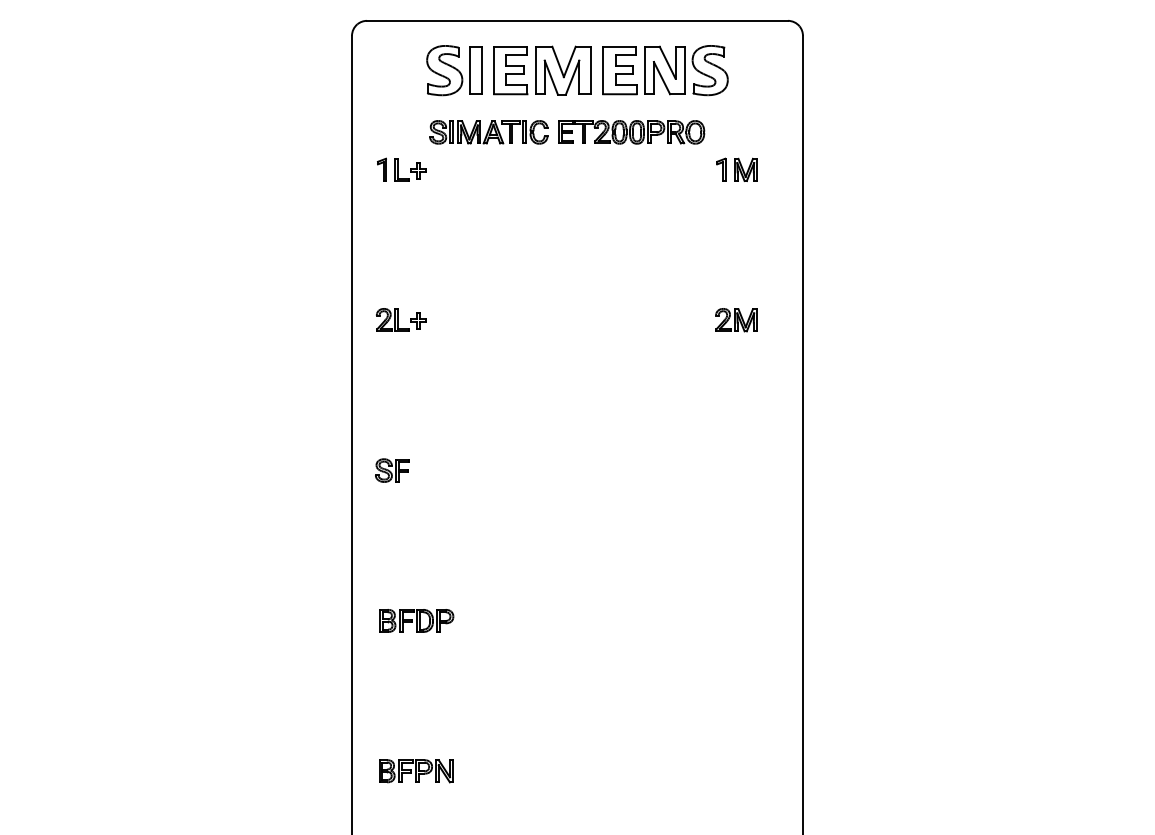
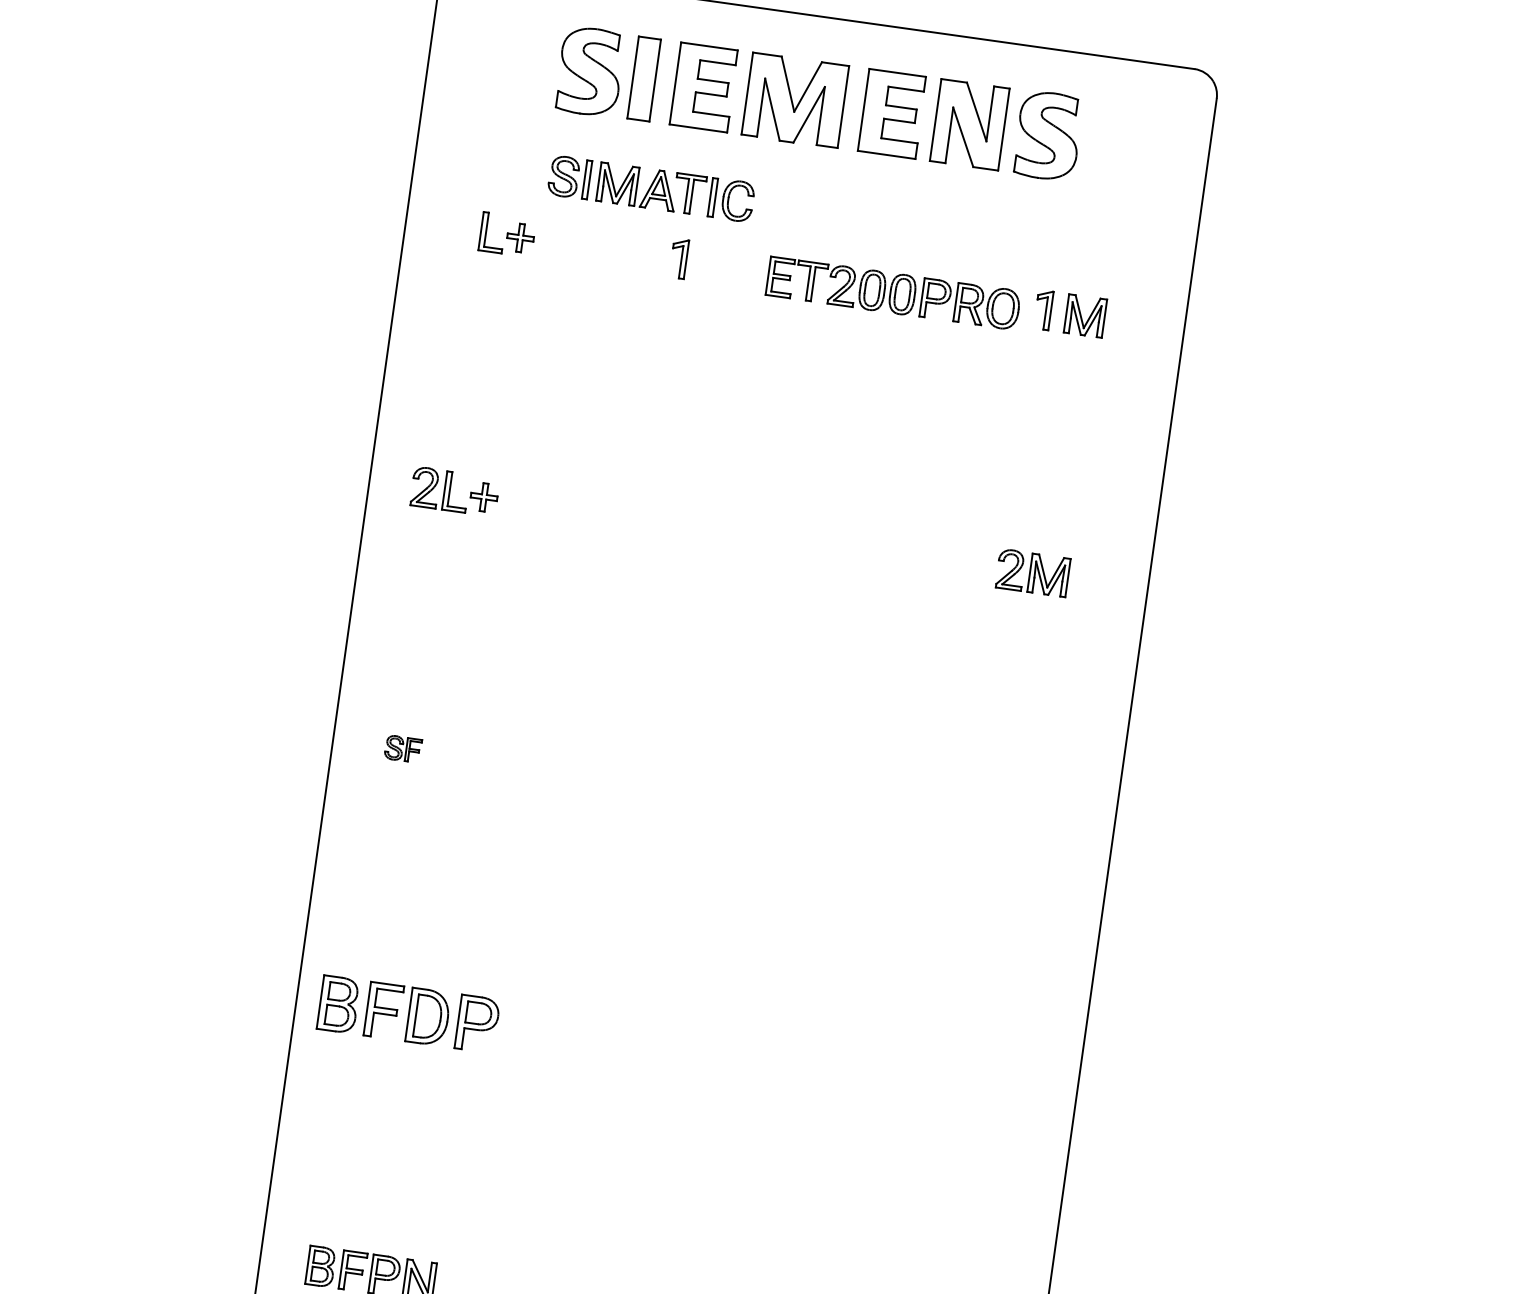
part: (631, 132) -> (892, 293), moved
part: (381, 169) -> (677, 258), moved
part: (392, 470) -> (403, 748), size x0.6
part: (416, 620) -> (408, 1013), size x1.4

